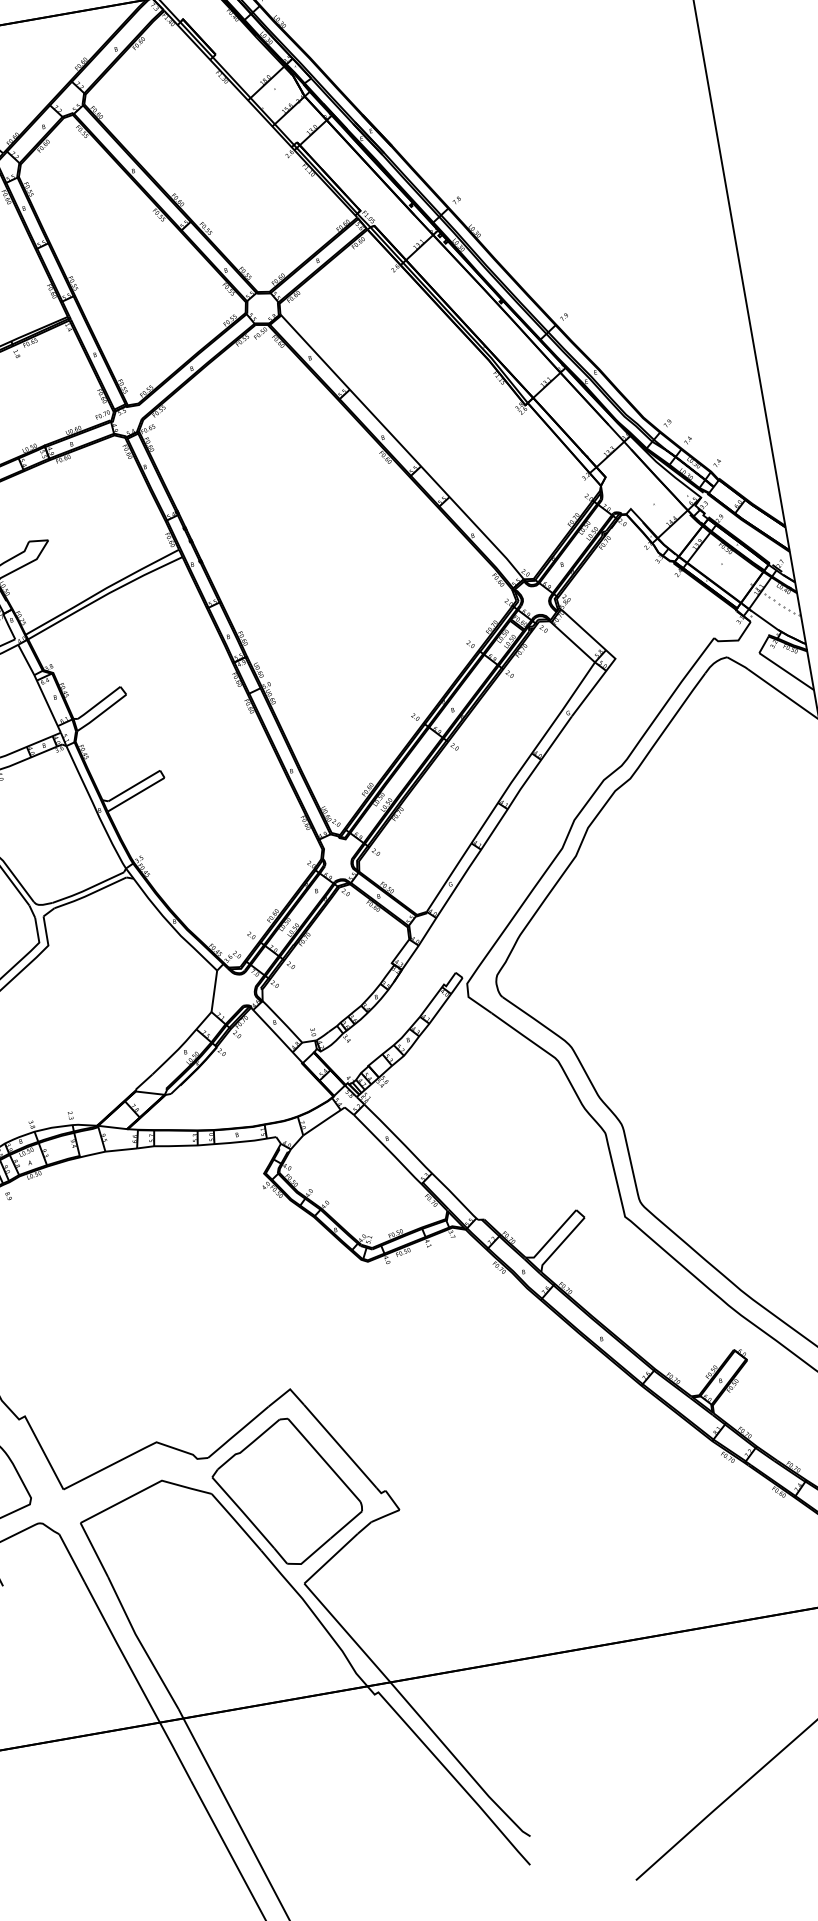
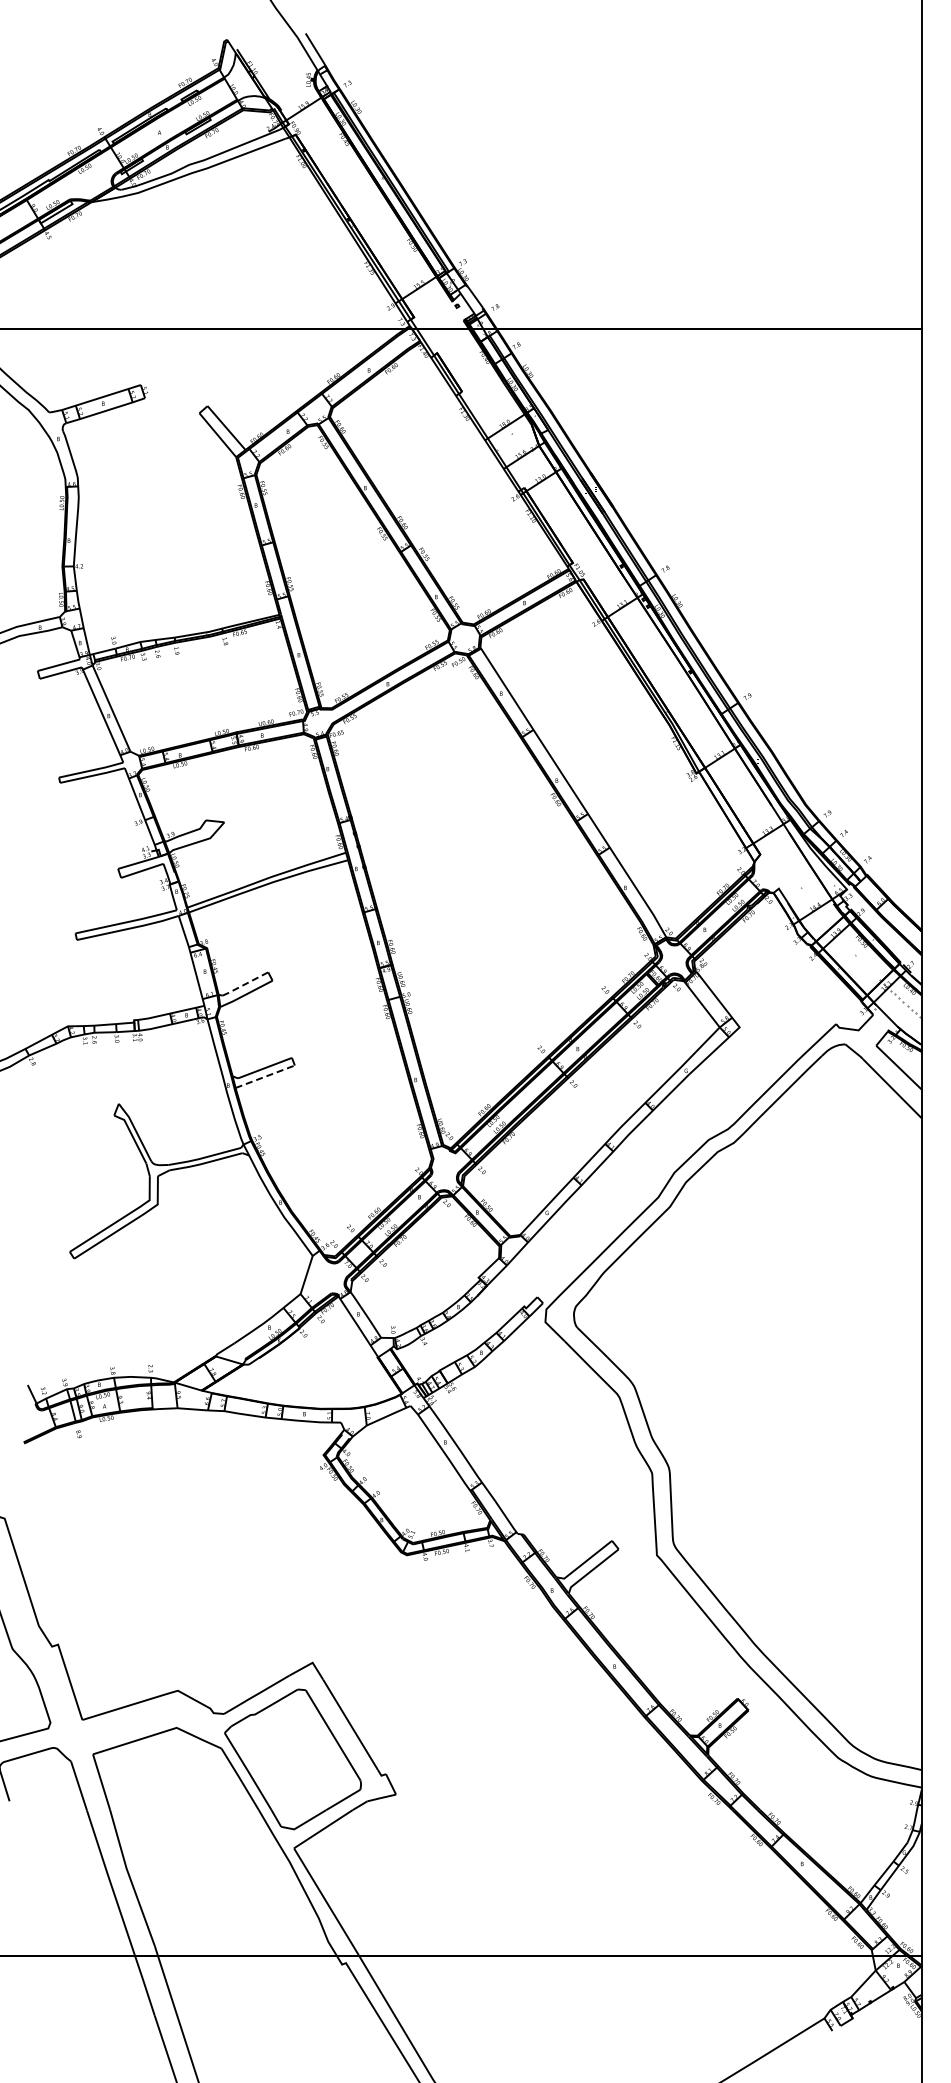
line: (99, 703) -> (245, 984), solid -> dashed
line: (136, 794) -> (265, 1076), solid -> dashed

